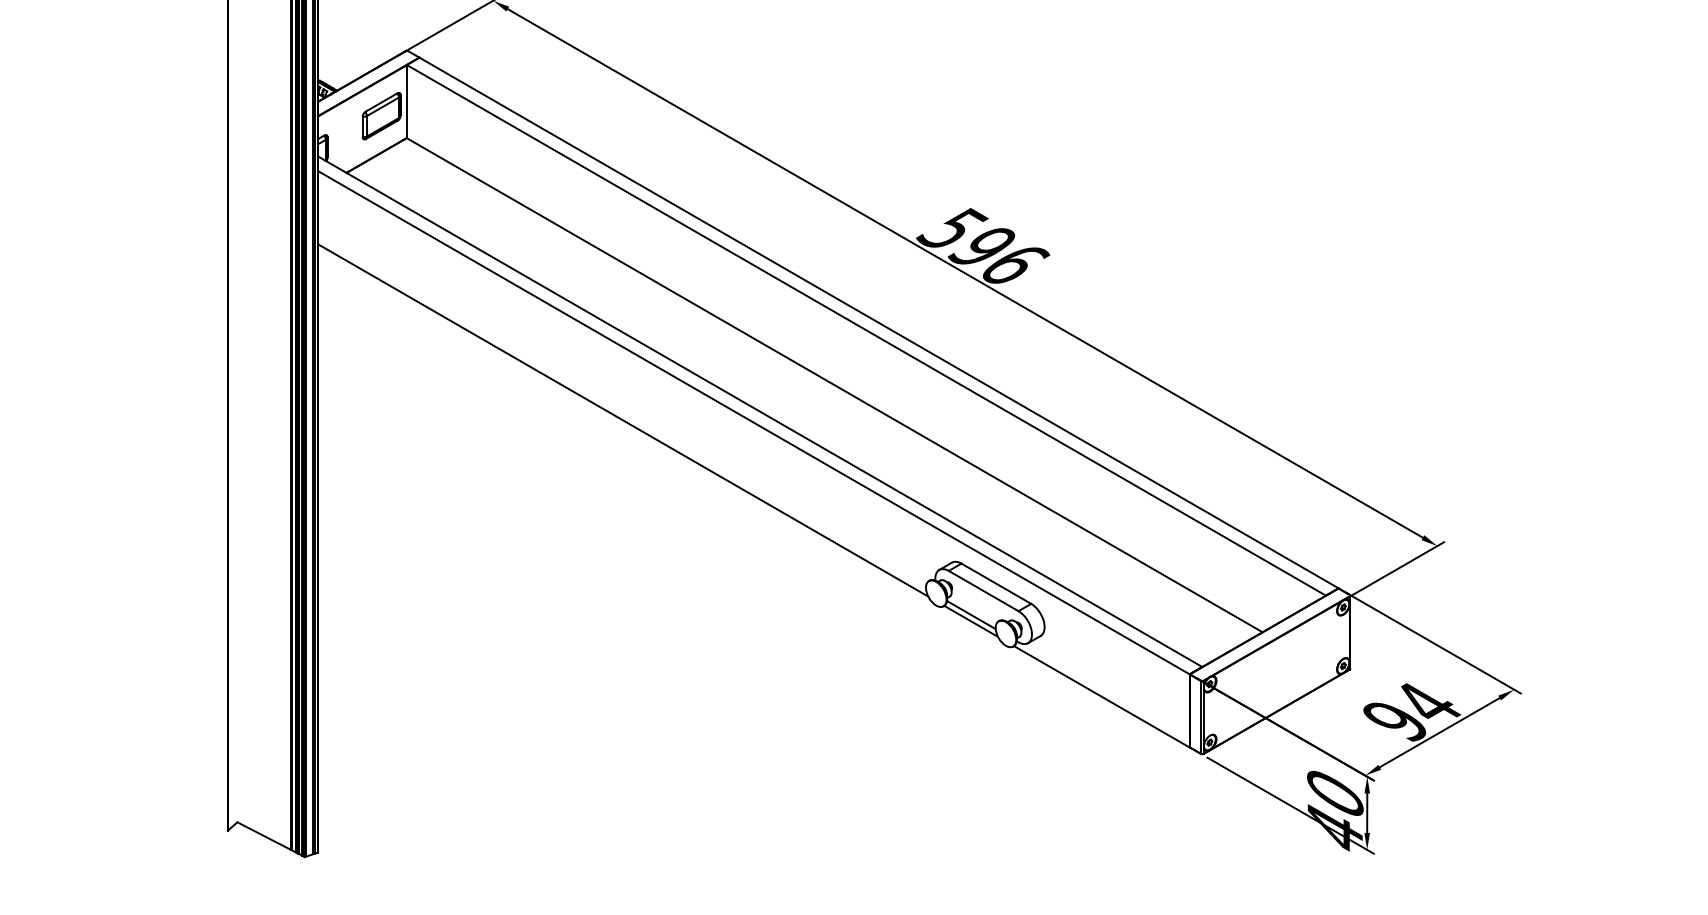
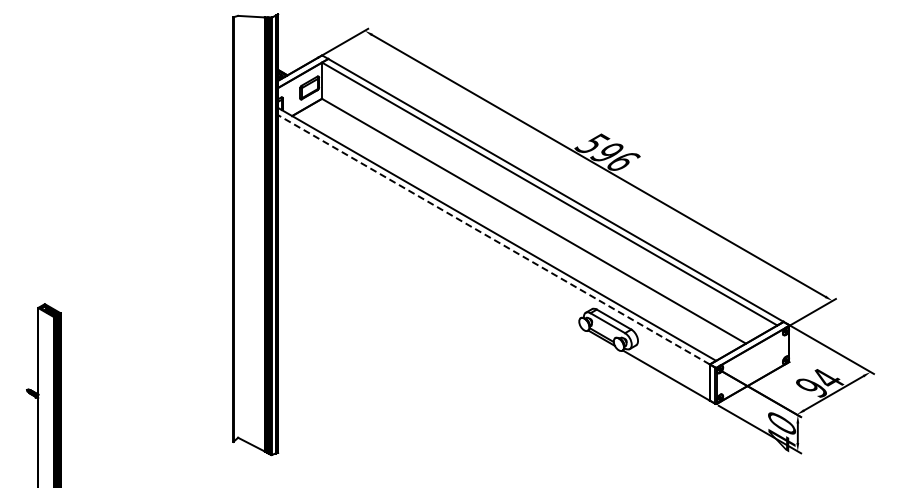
line: (623, 420) -> (429, 238), removed
line: (752, 422) -> (493, 239), solid -> dashed

